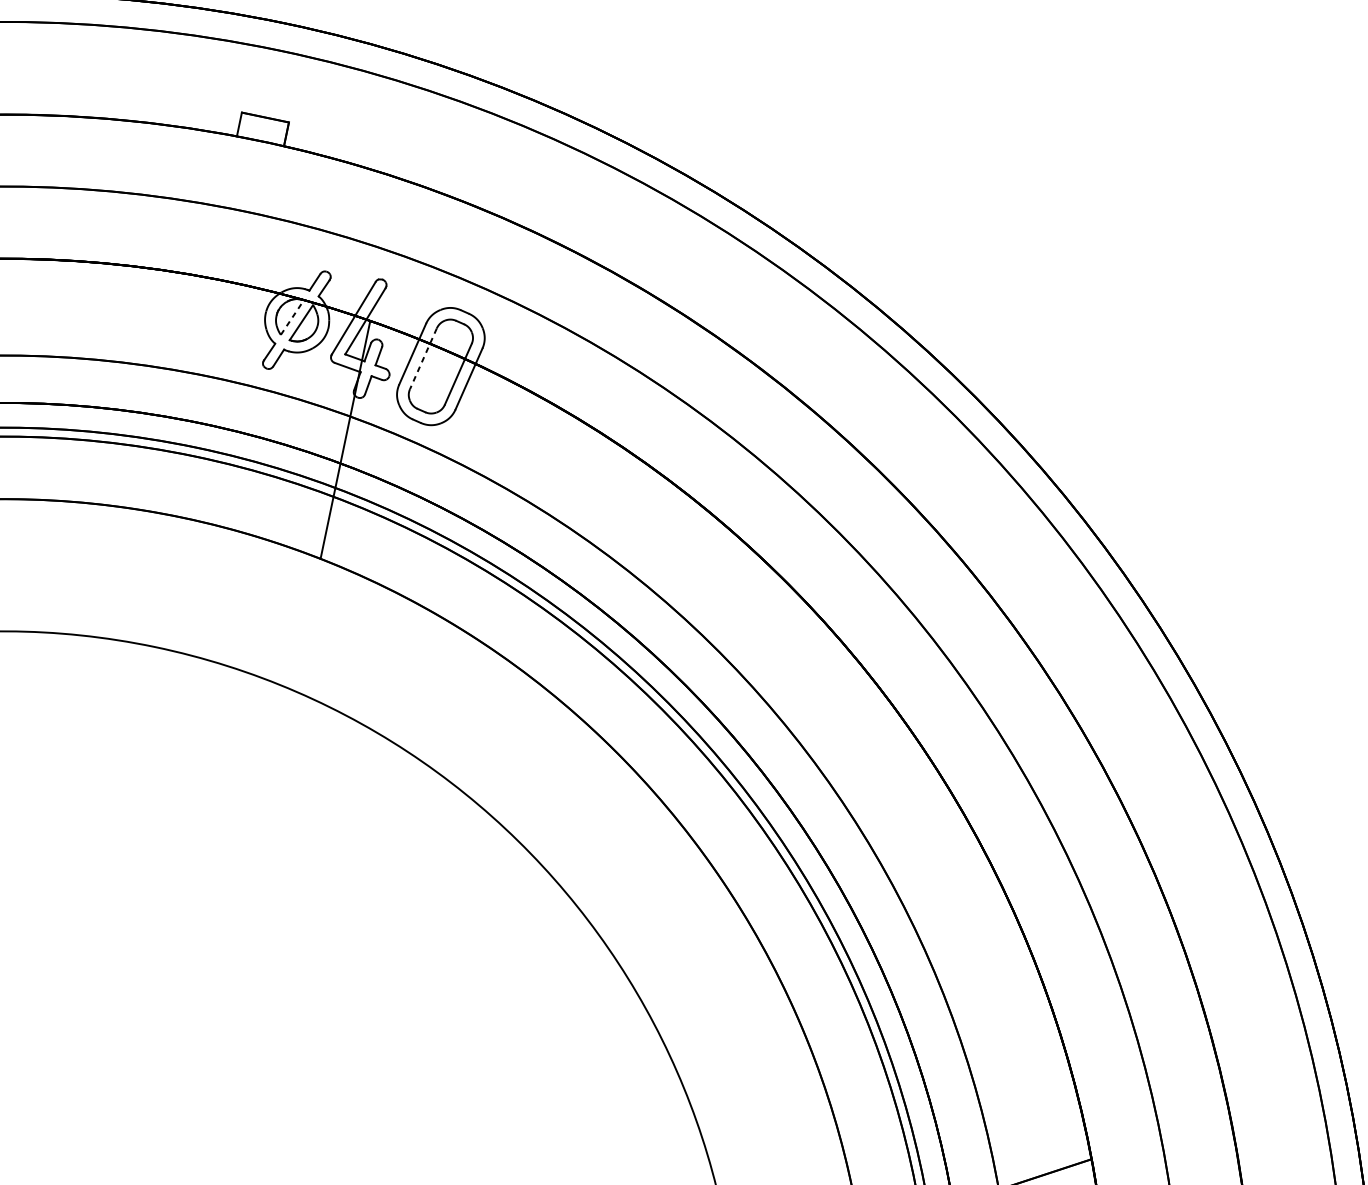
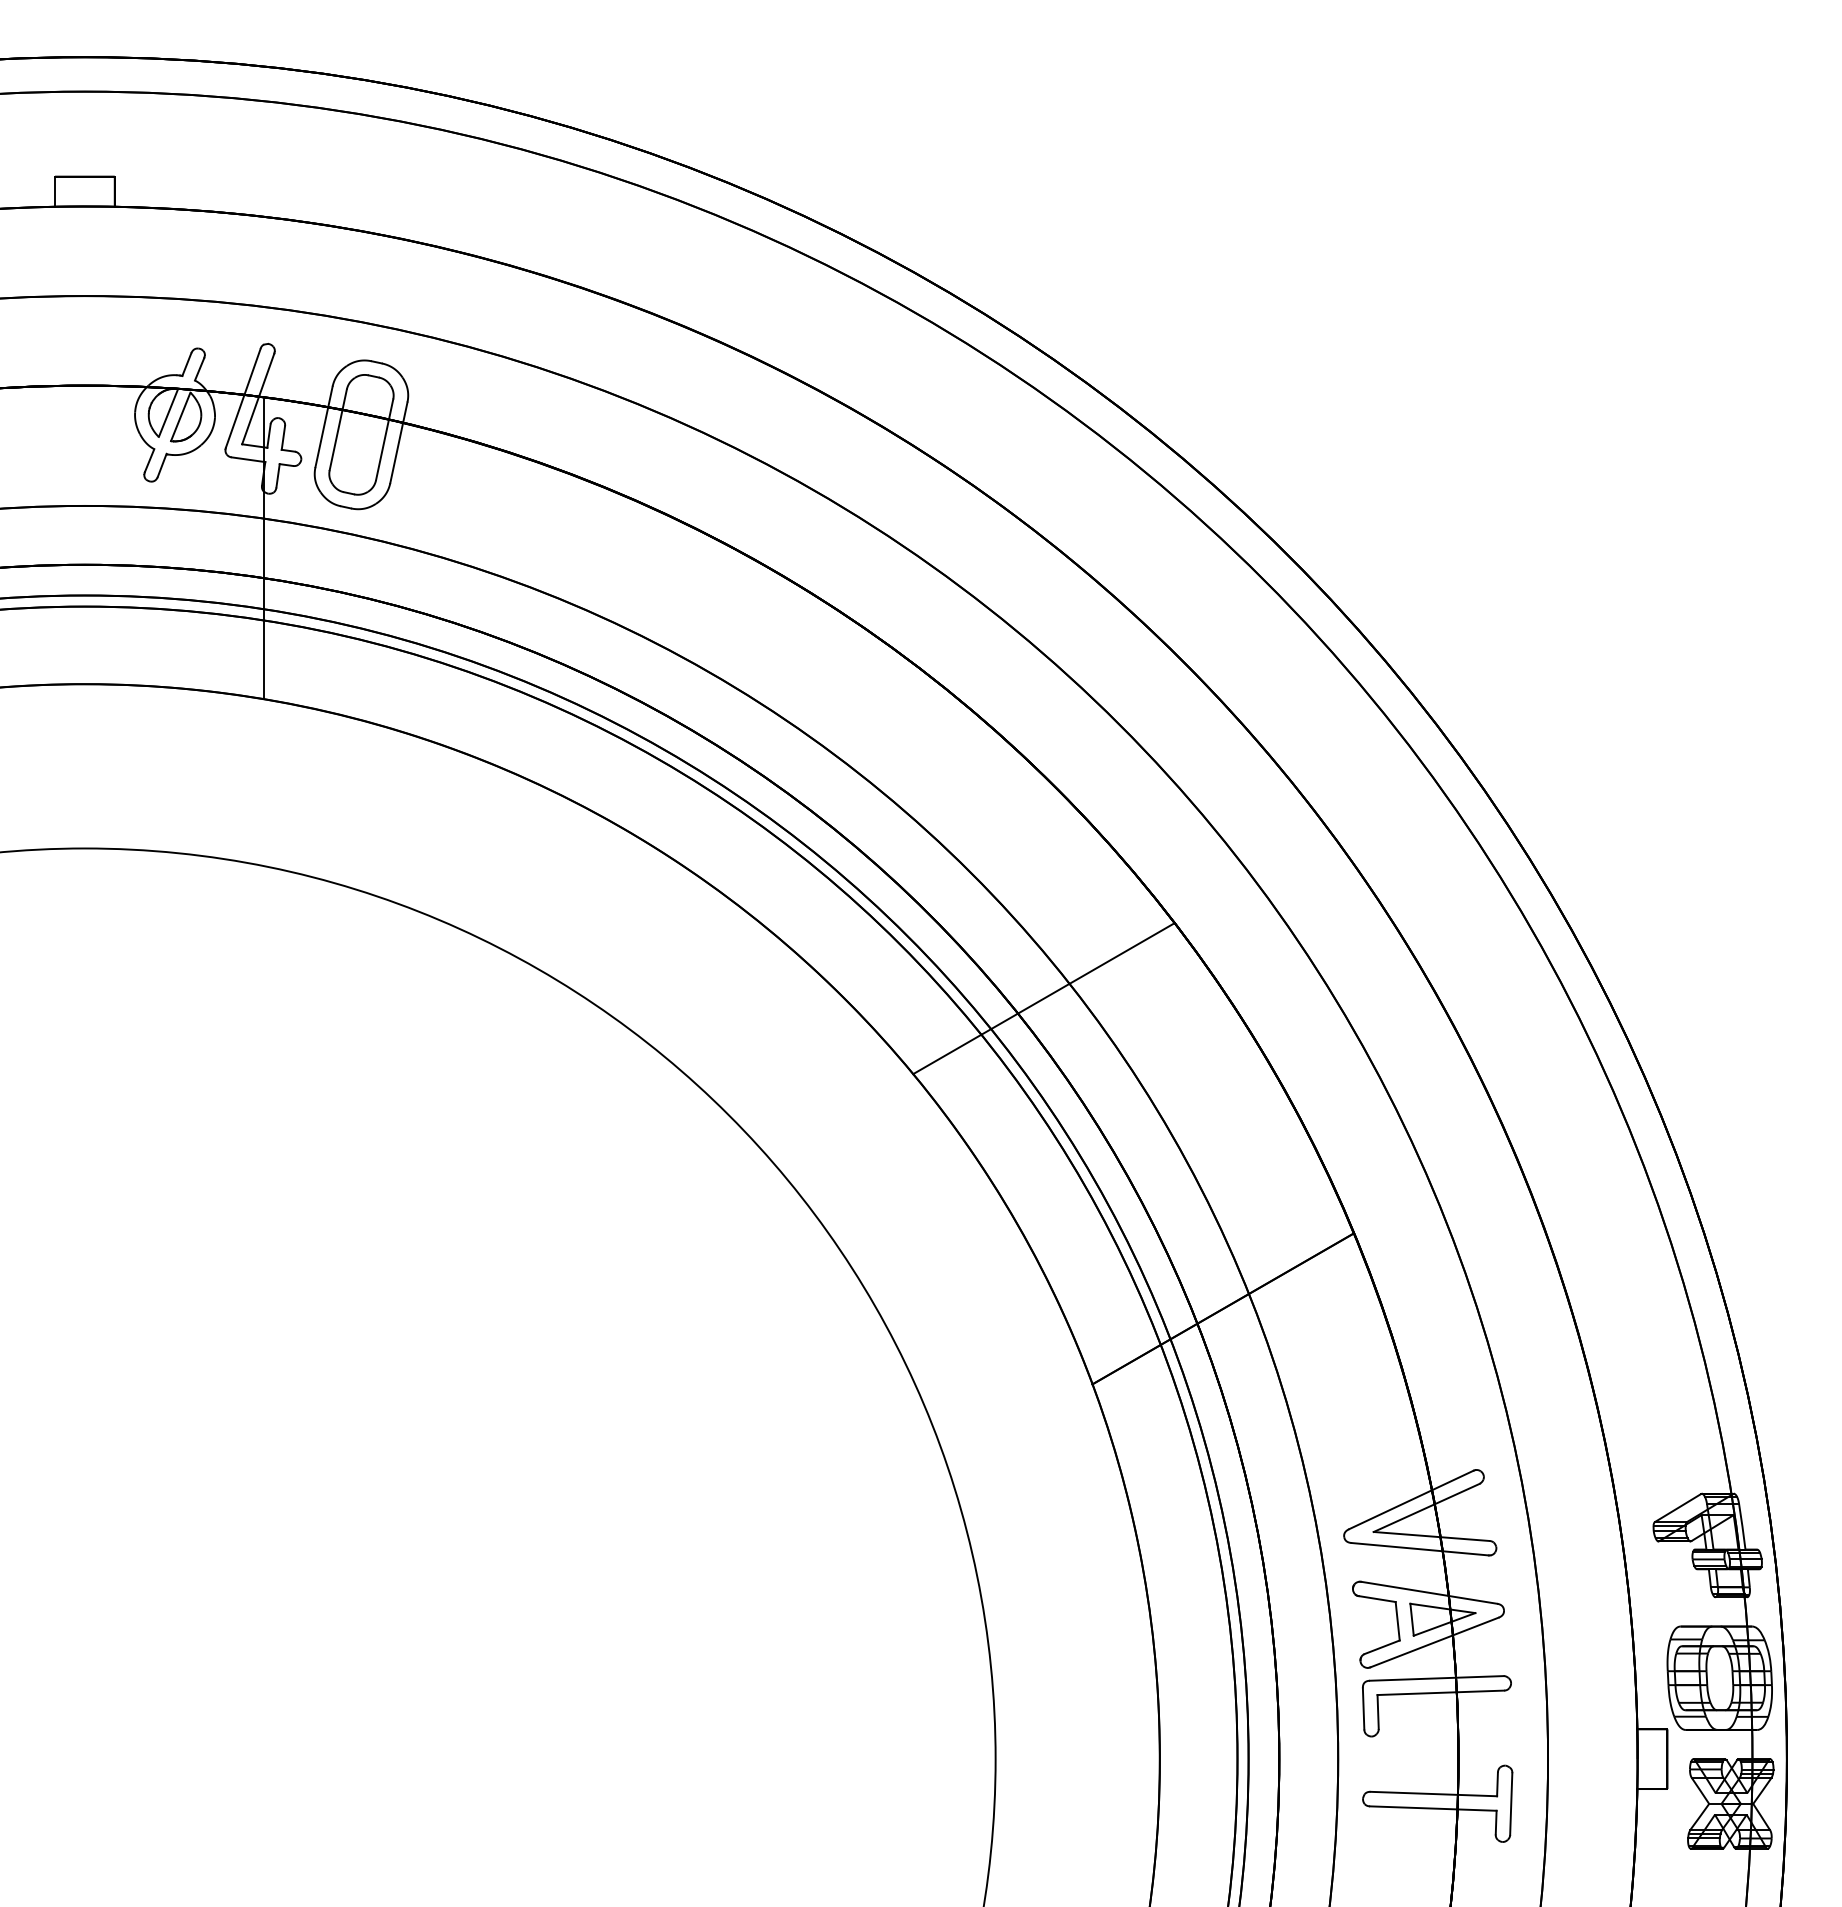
line: (292, 317) -> (168, 412), dashed -> solid
line: (423, 359) -> (338, 430), dashed -> solid
line: (885, 923) -> (1043, 998), added

